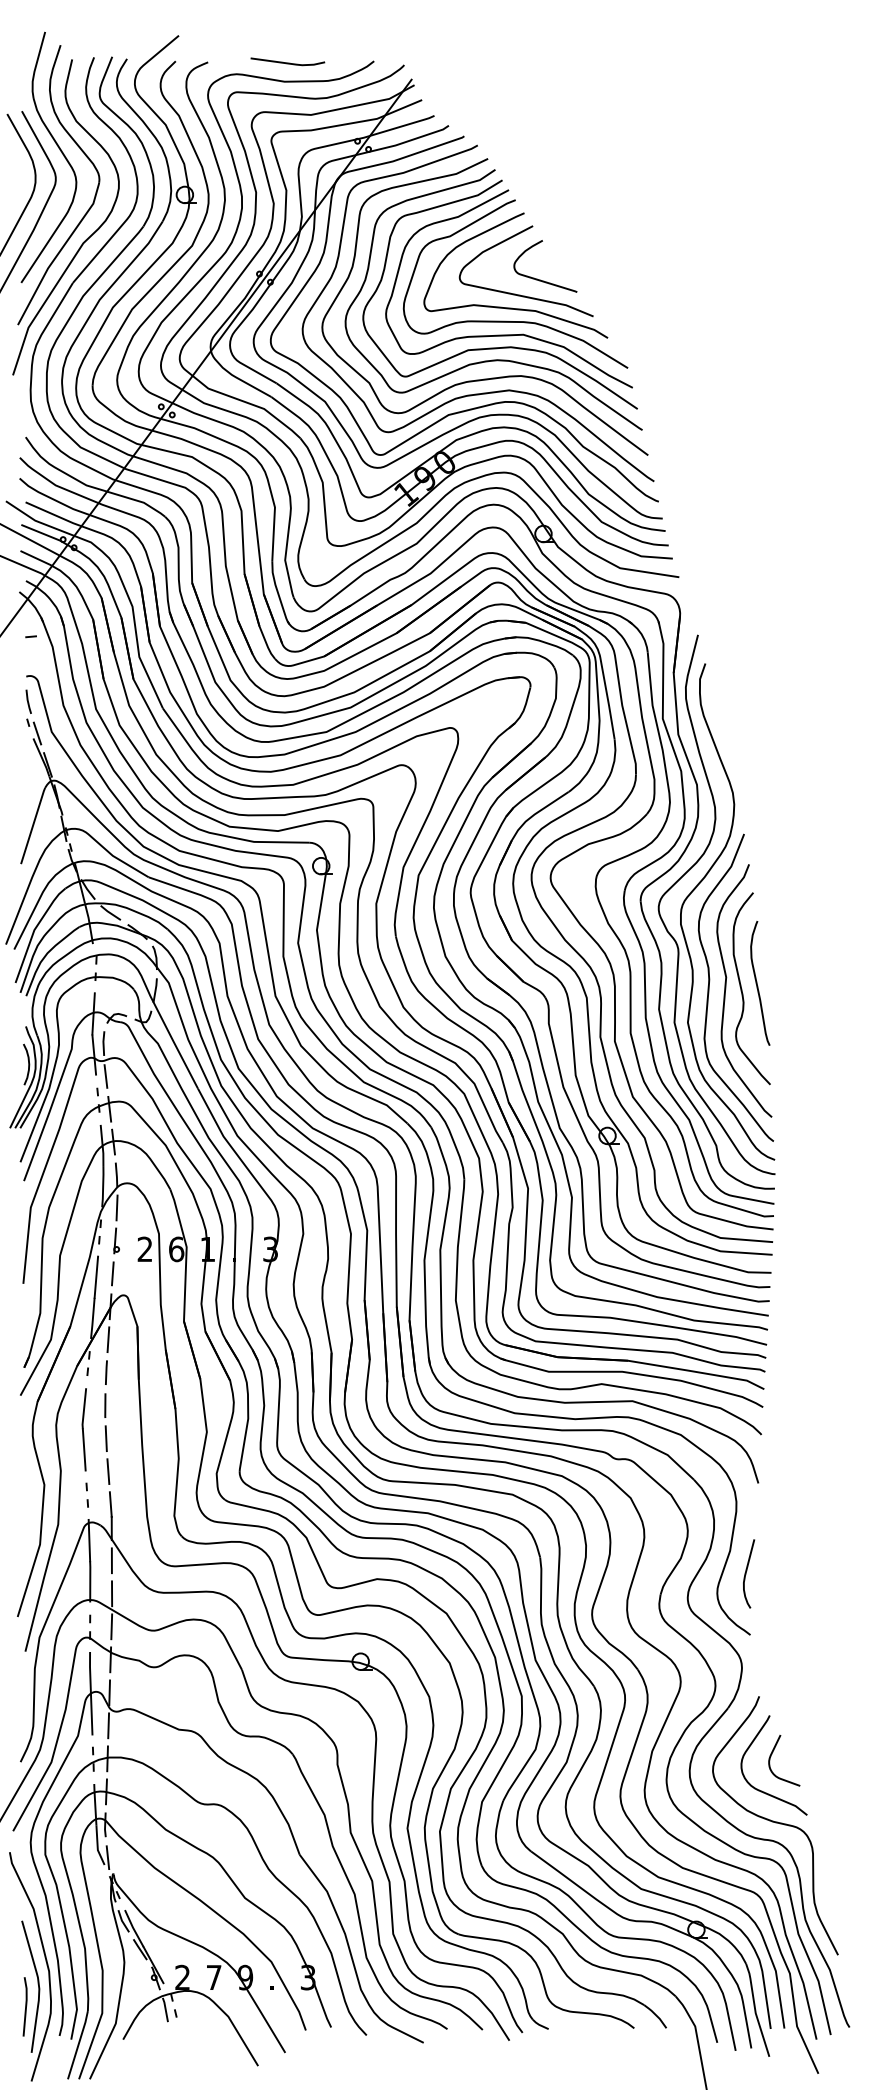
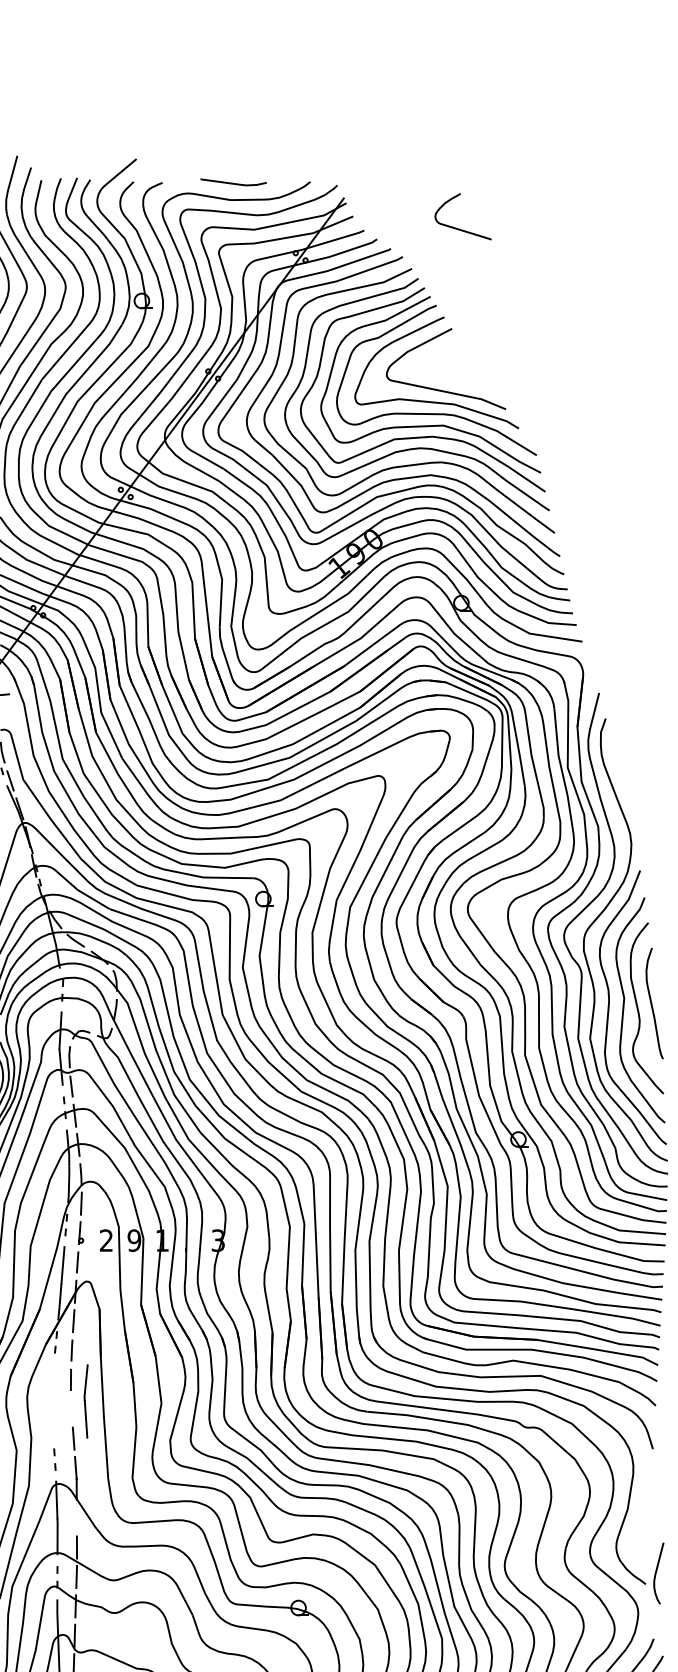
curve: (540, 279) -> (458, 228), moved
text: (176, 1249) -> (134, 1240), 6 -> 9
part: (83, 1429) -> (85, 1401), moved
line: (105, 1438) -> (71, 1409), removed
line: (111, 1560) -> (76, 1517), removed
curve: (747, 1571) -> (657, 1571), moved

